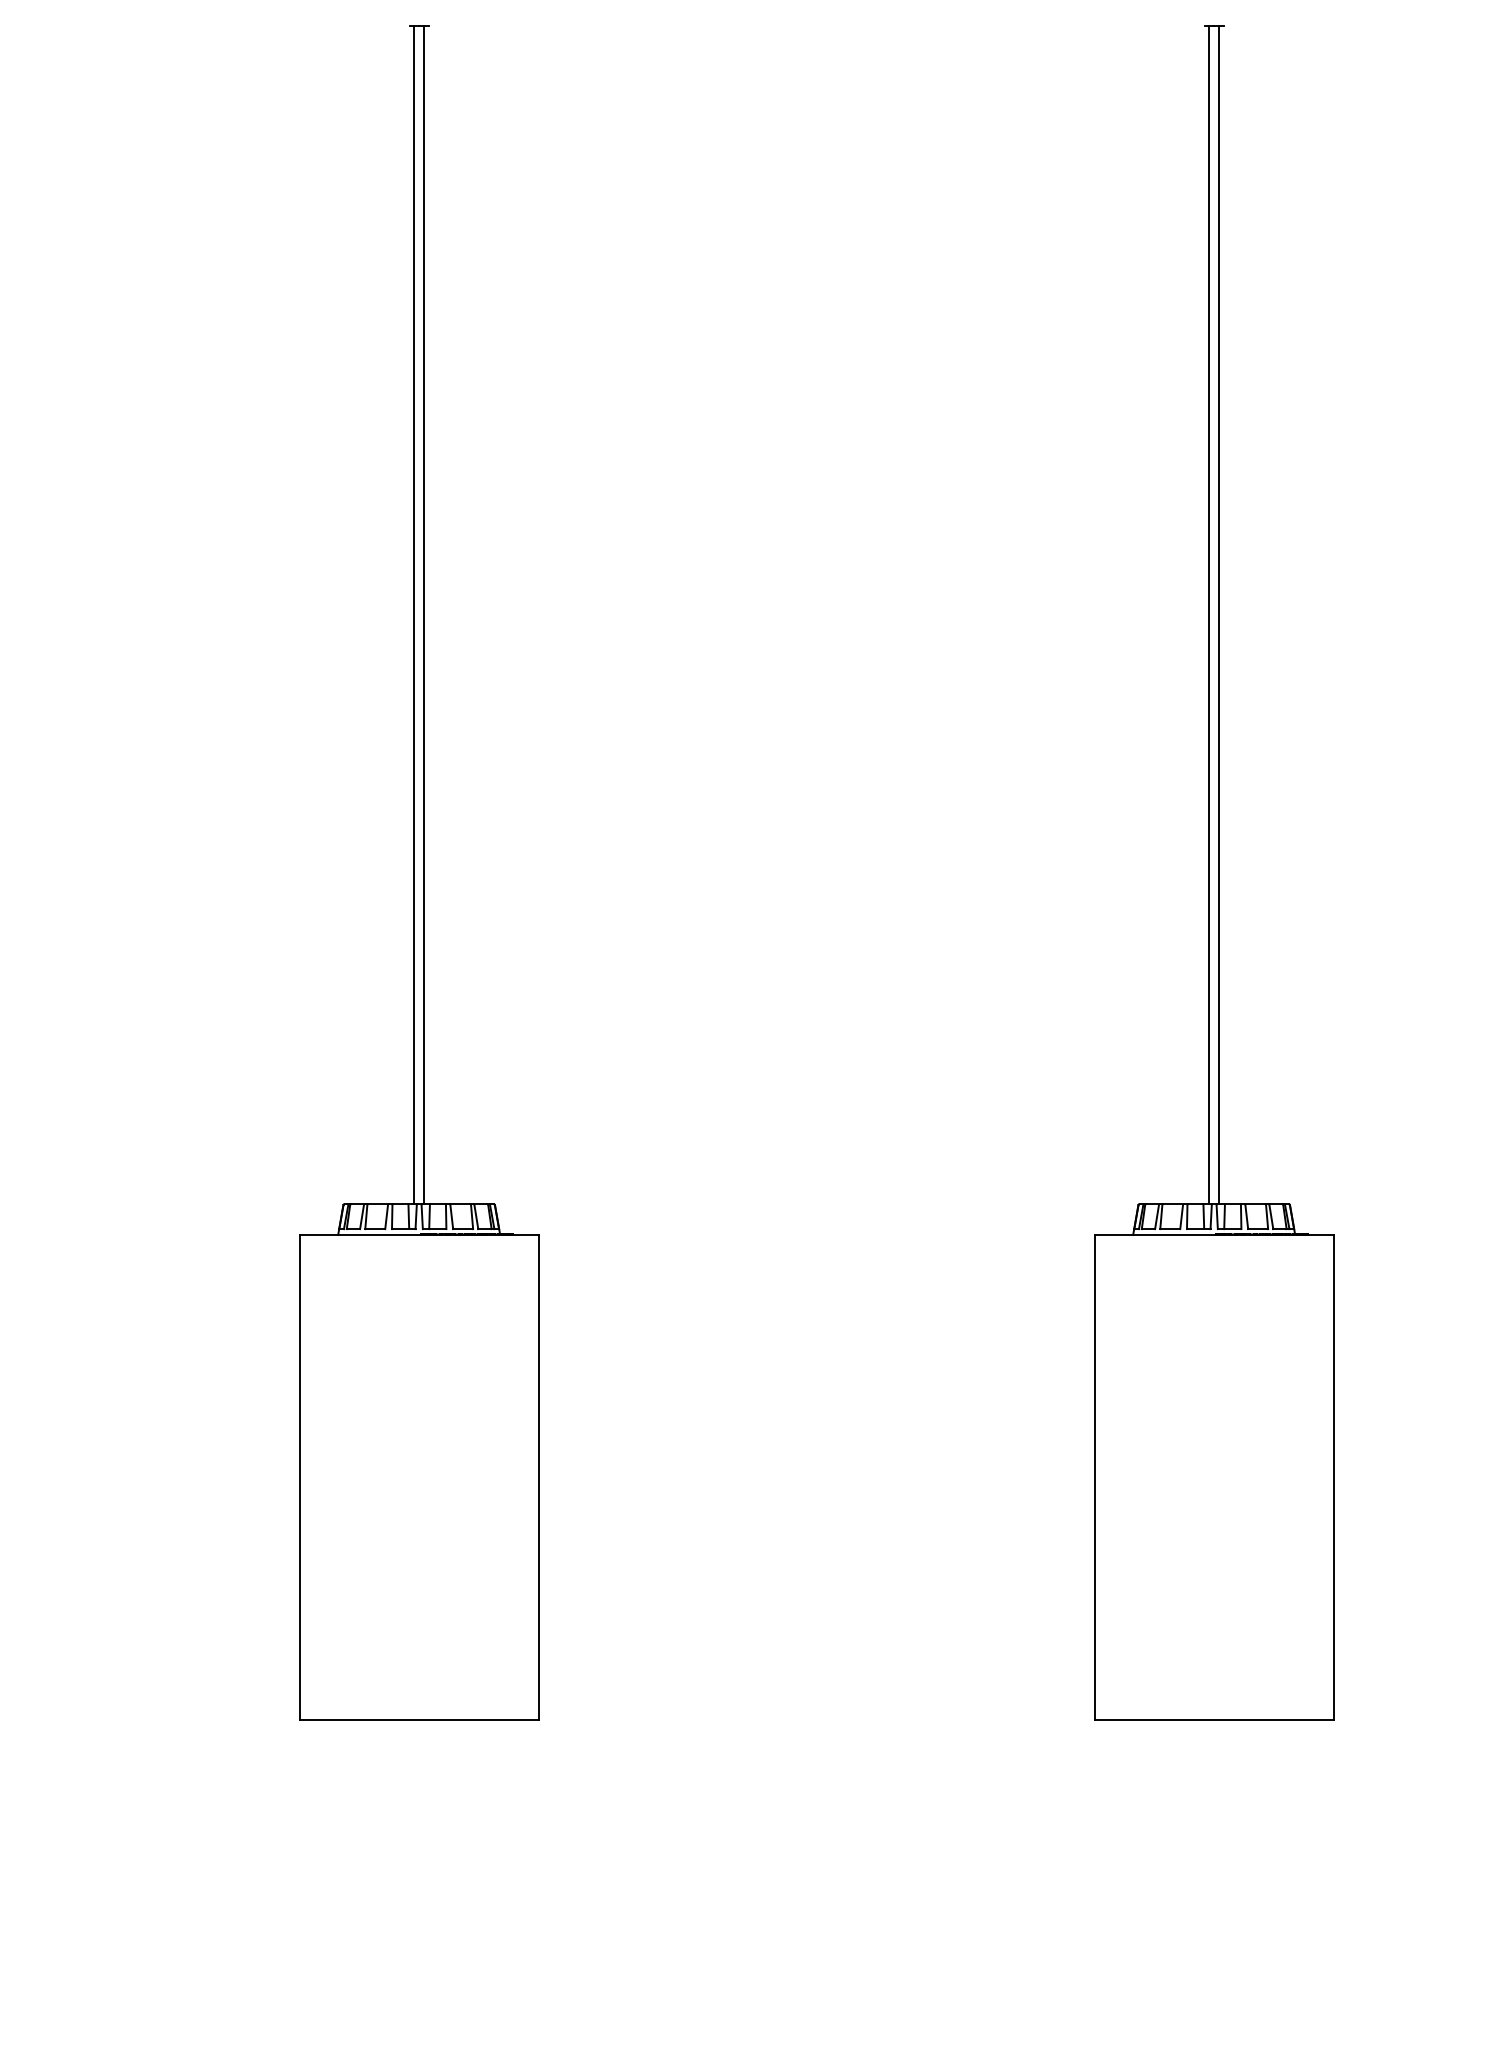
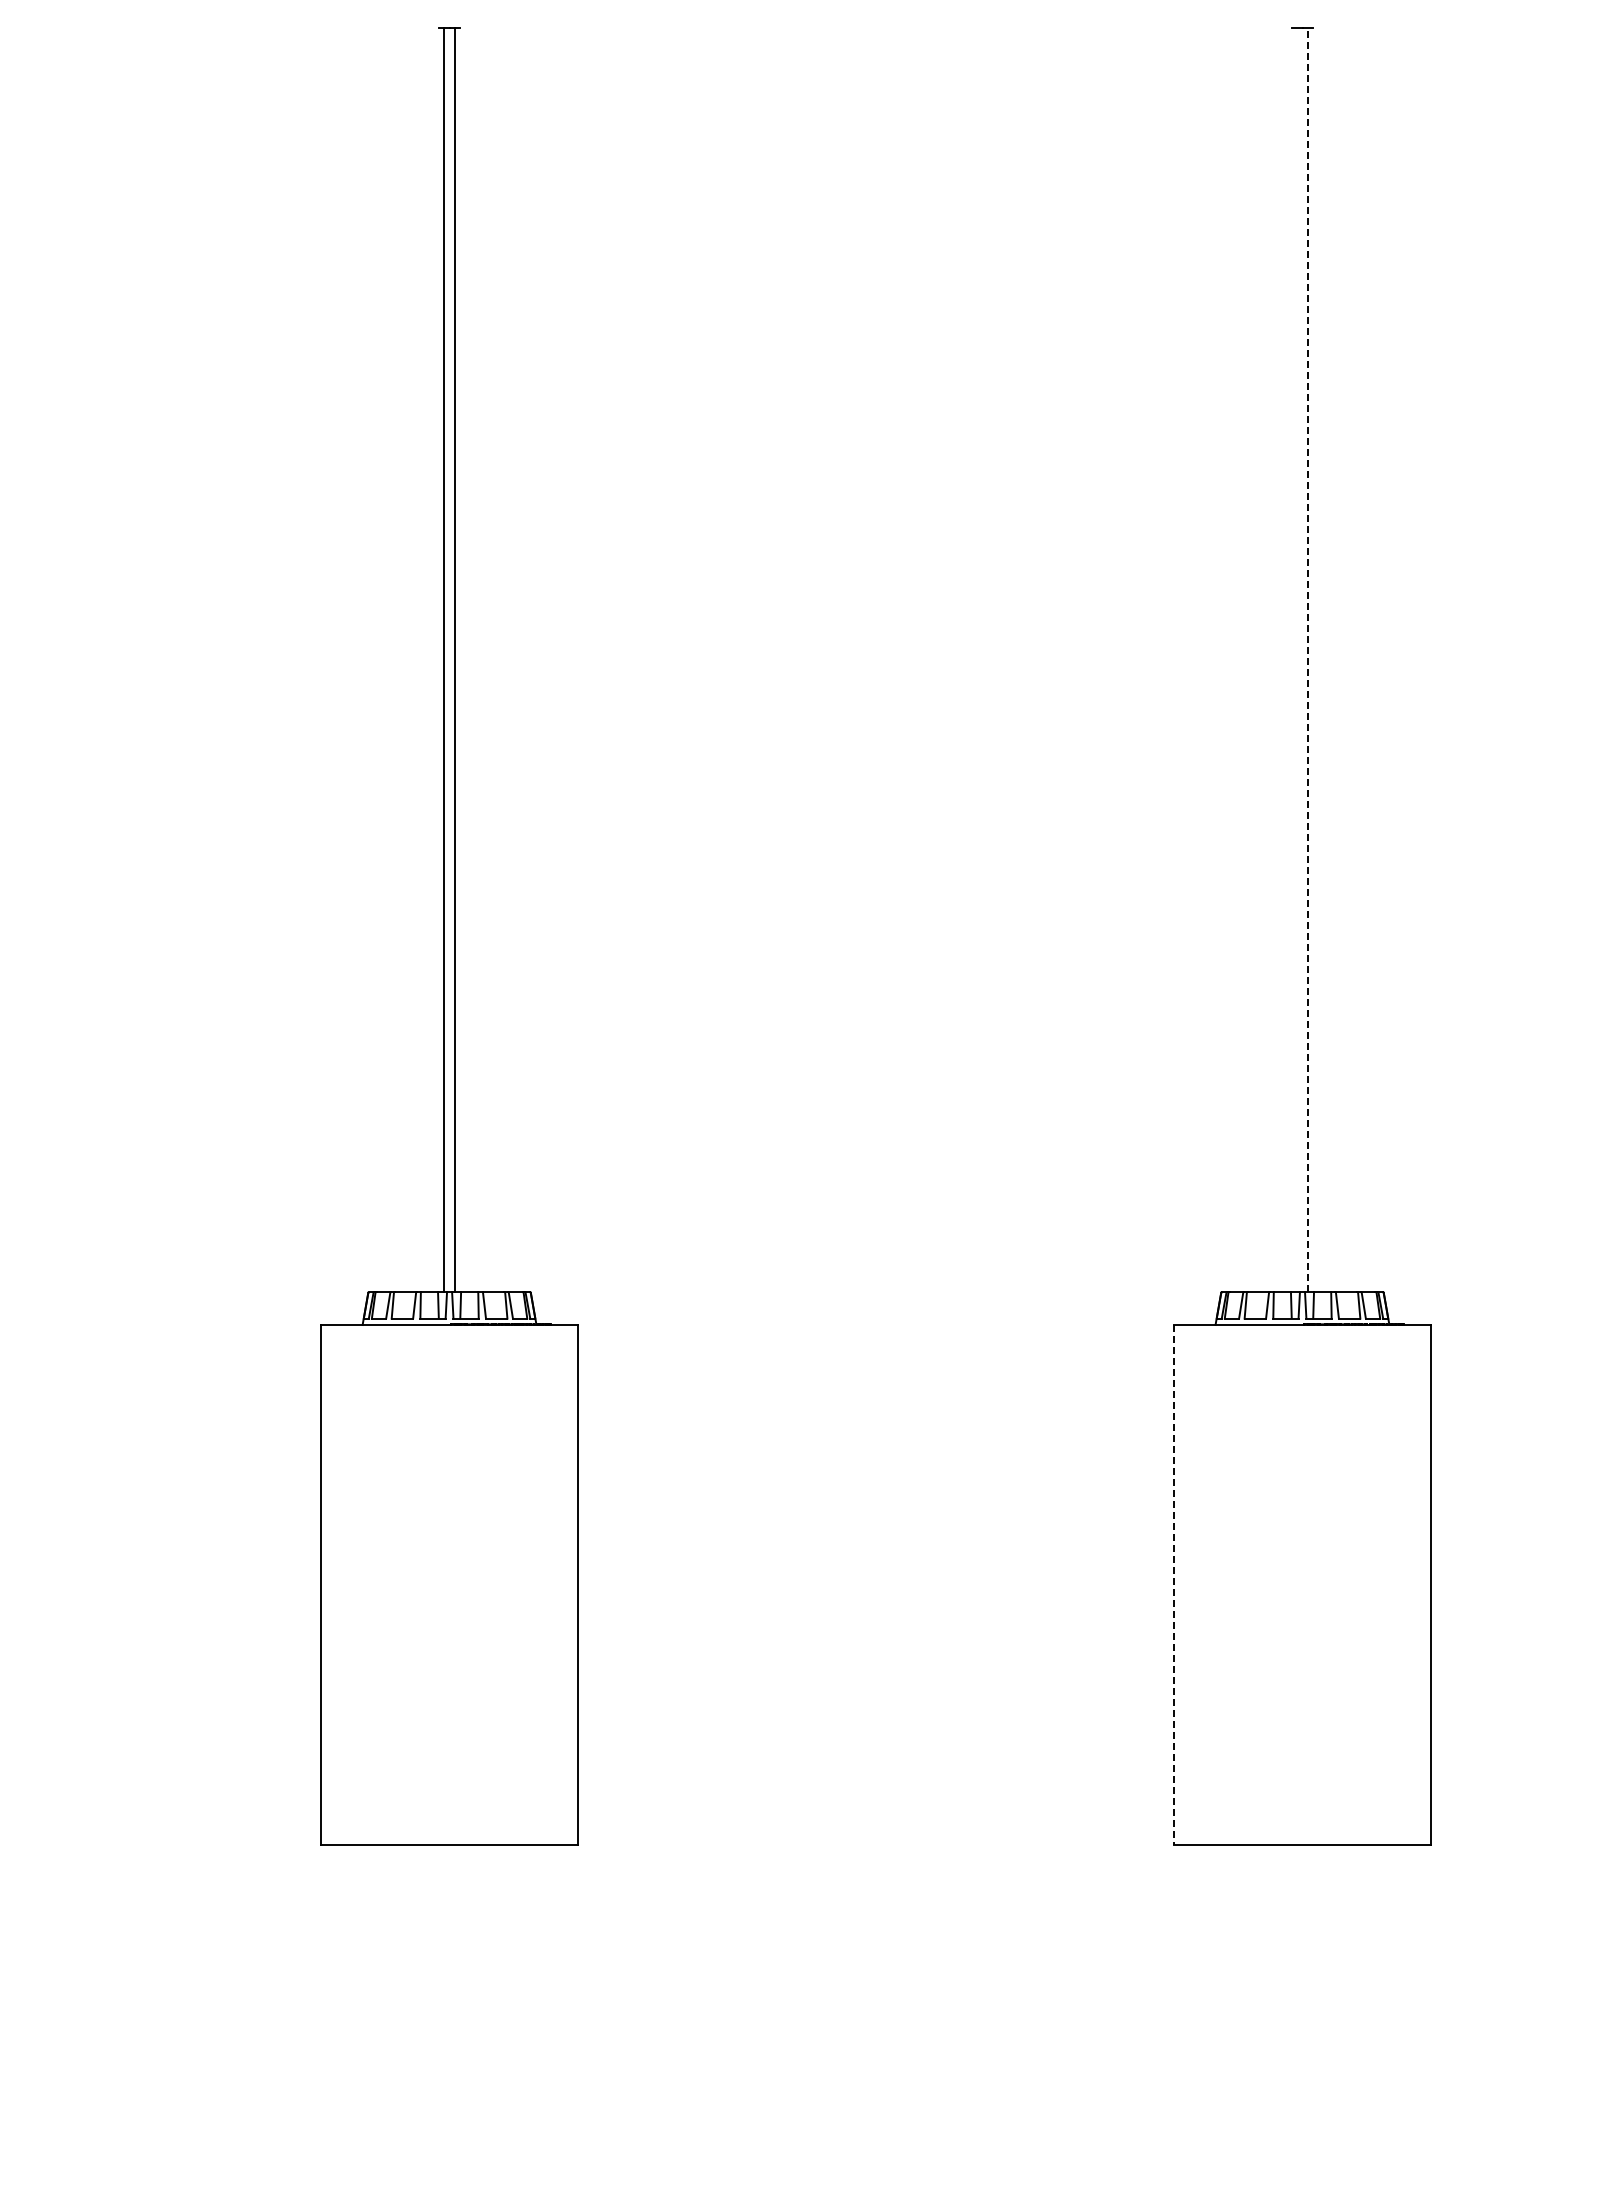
line: (1208, 614) -> (1296, 659), removed
line: (1219, 614) -> (1308, 659), solid -> dashed
line: (1094, 1477) -> (1174, 1585), solid -> dashed

